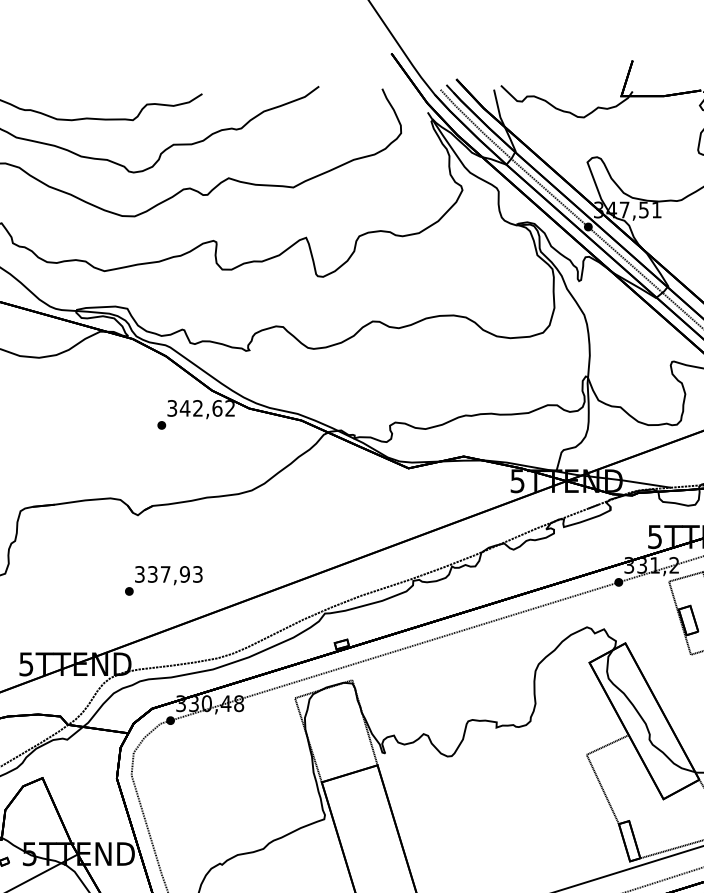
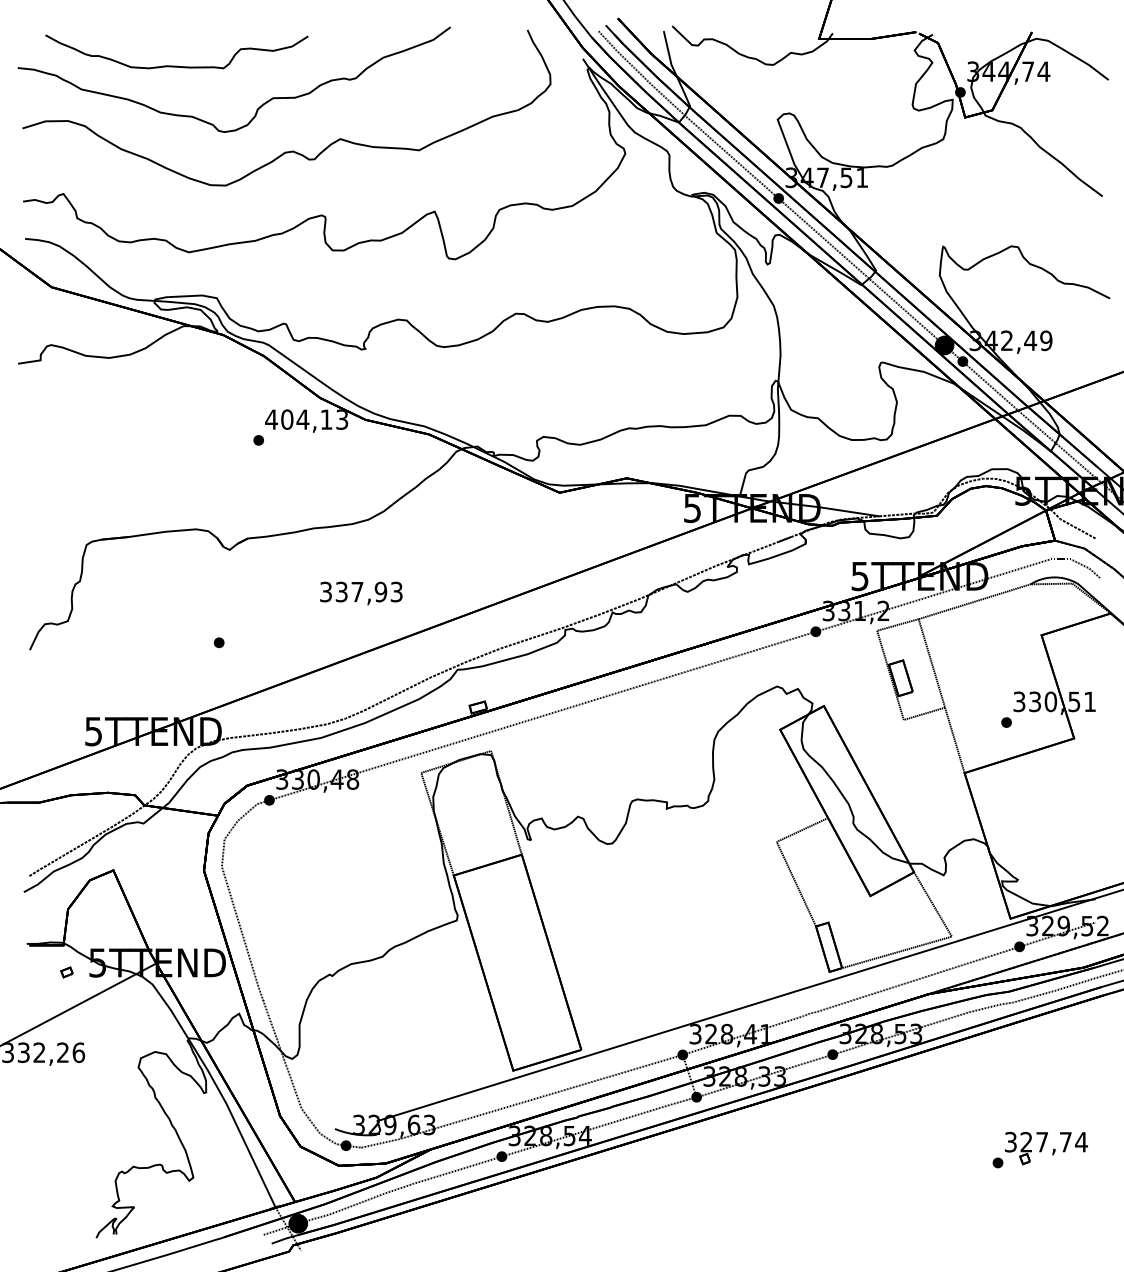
text: (200, 408) -> (306, 419), 342,62 -> 404,13
text: (168, 575) -> (361, 593), moved

